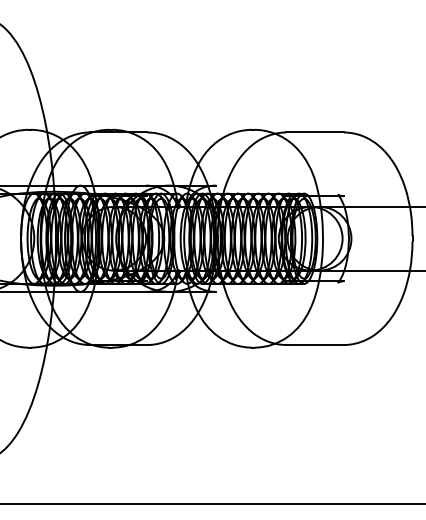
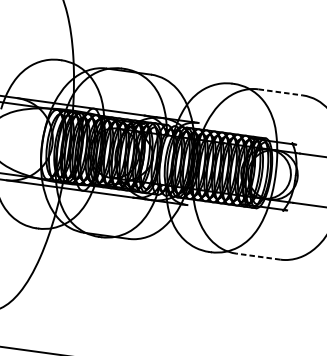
line: (315, 132) -> (281, 92), solid -> dashed
line: (315, 345) -> (258, 257), solid -> dashed

